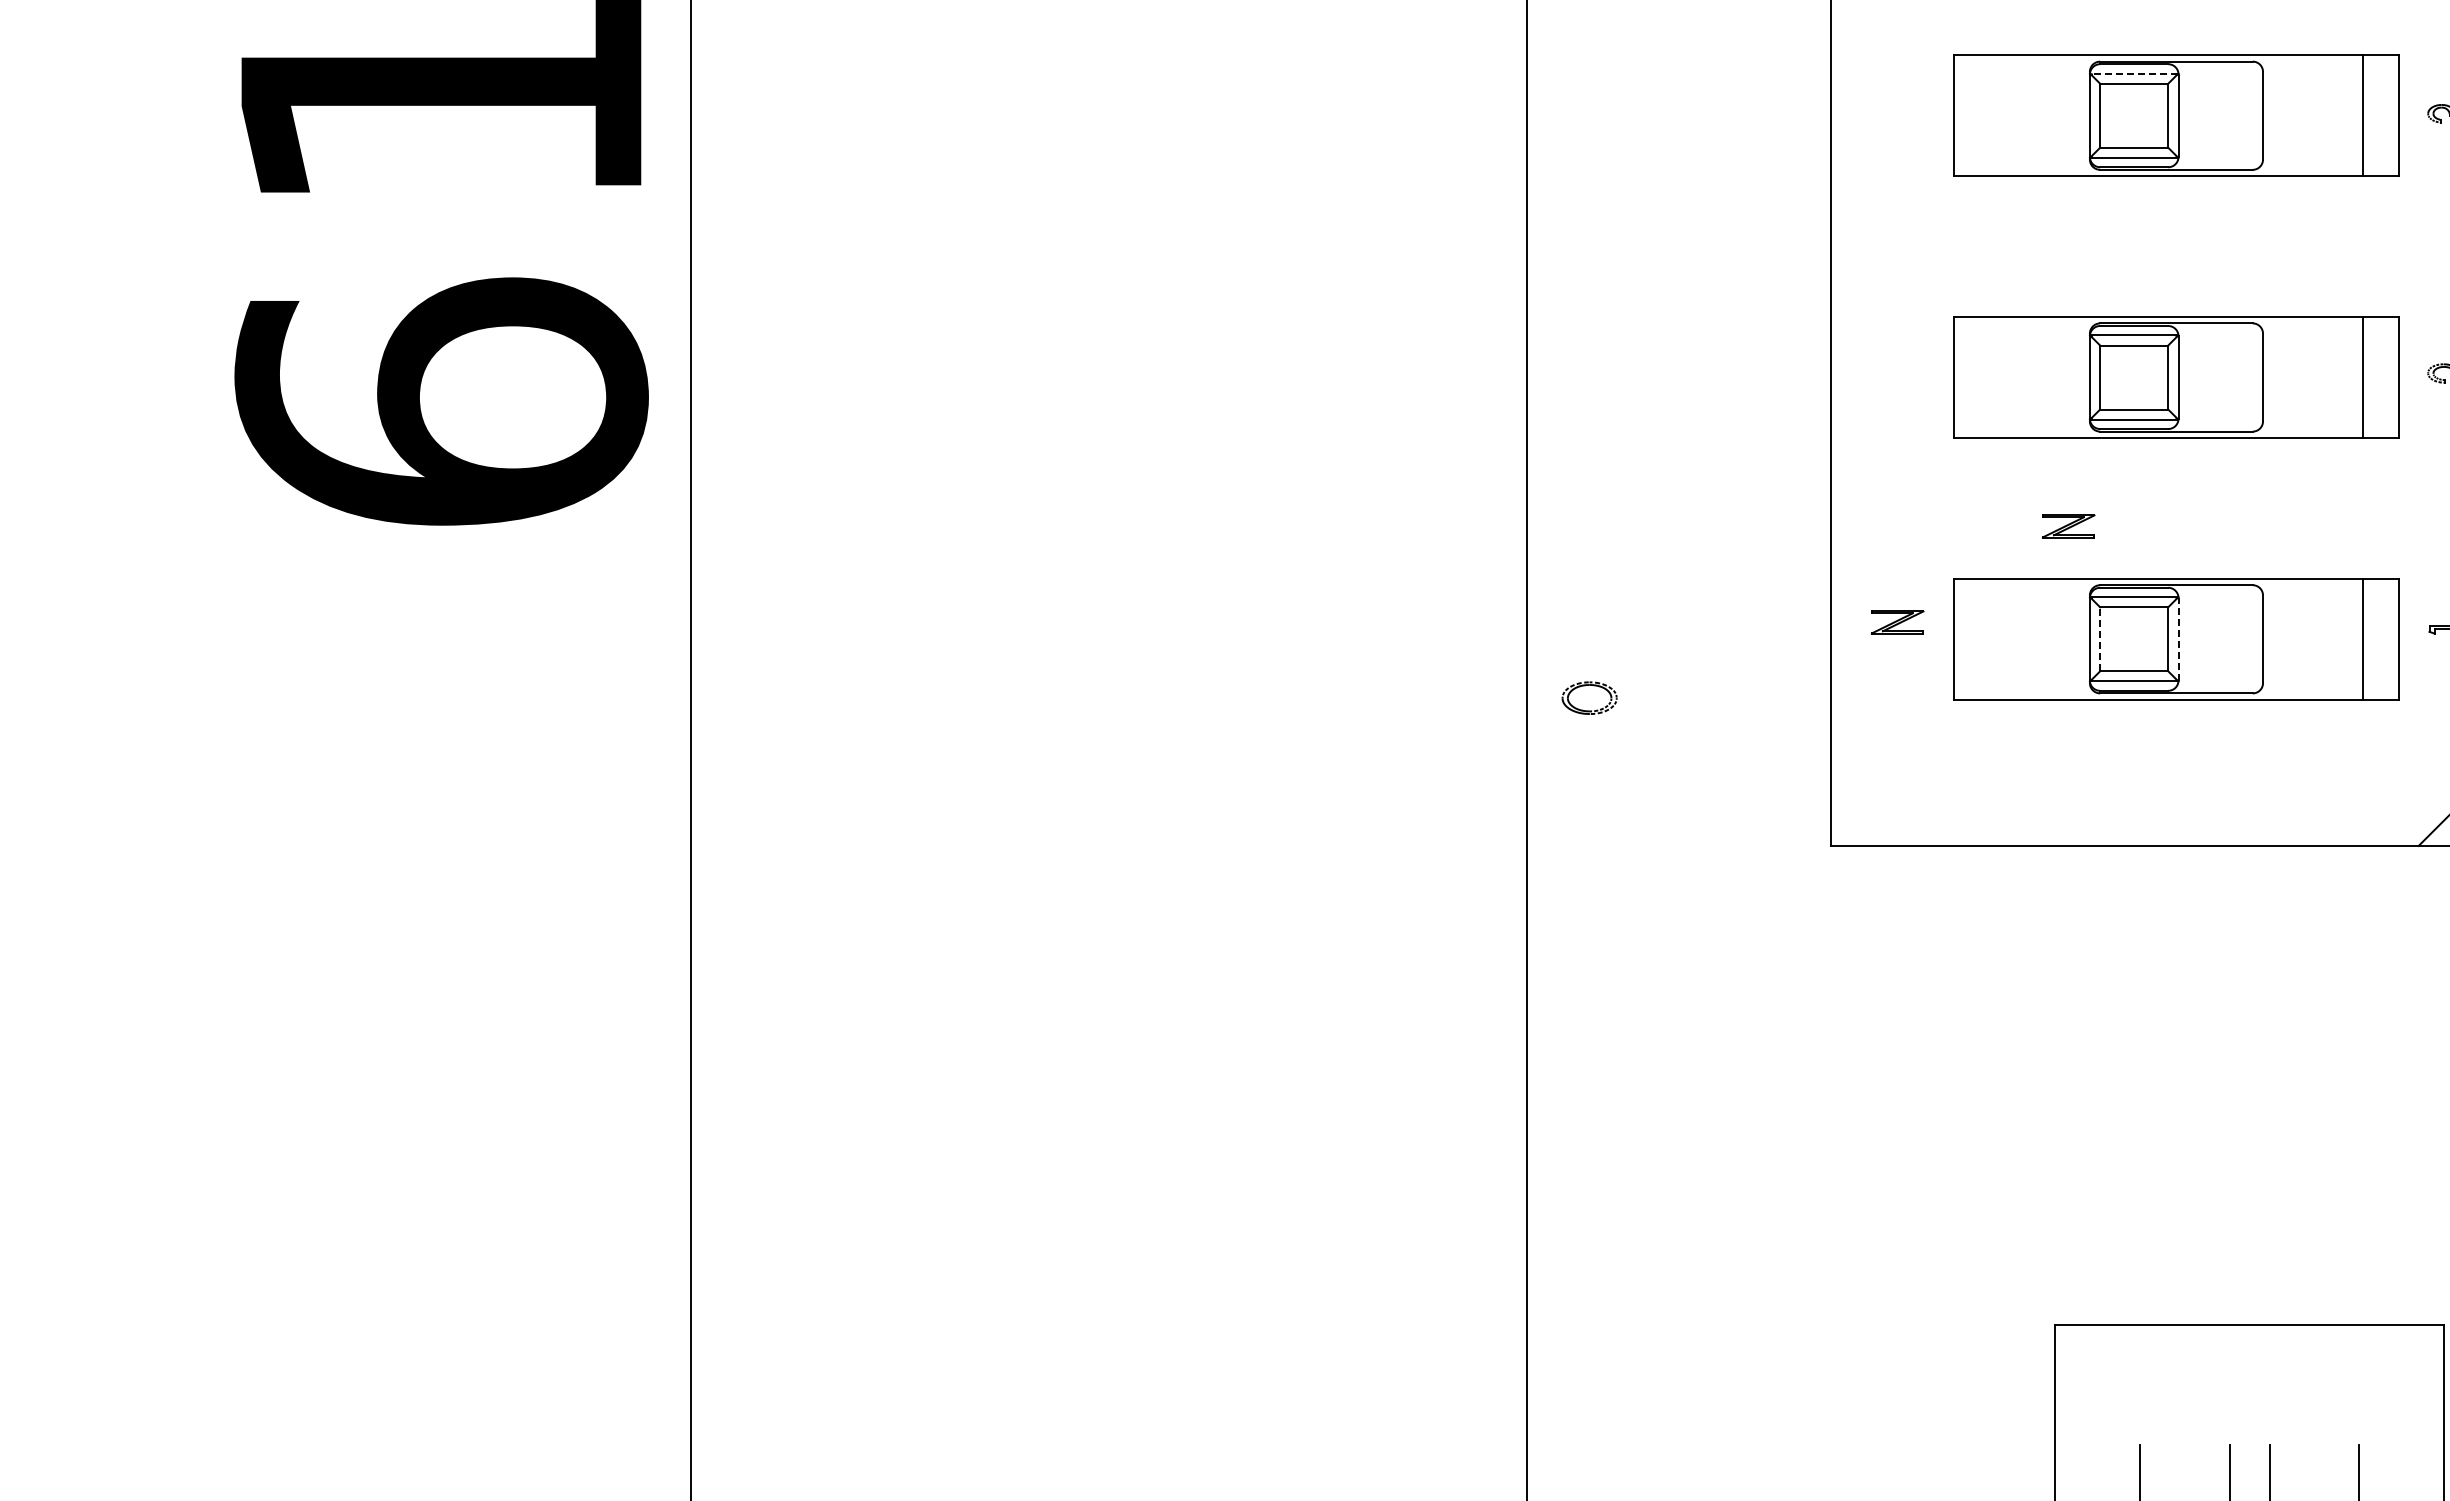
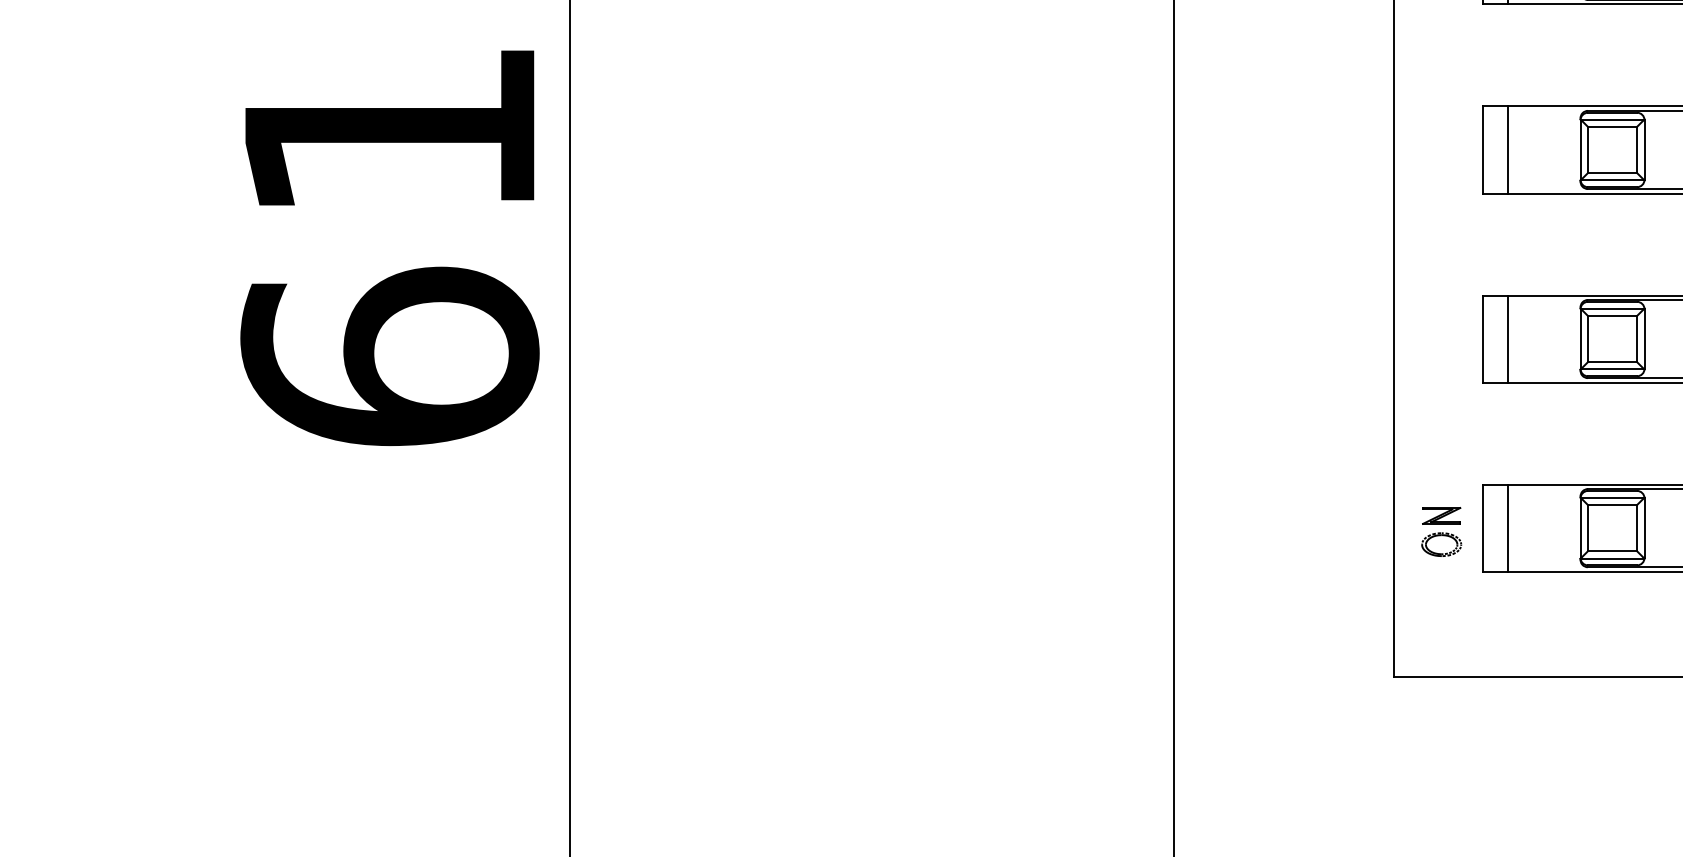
line: (2133, 73) -> (1612, 119), dashed -> solid
line: (1989, 115) -> (1508, 149), added
line: (1989, 377) -> (1508, 339), added
part: (2068, 526) -> (1565, 446), removed
line: (2178, 638) -> (1644, 527), dashed -> solid
line: (1989, 639) -> (1508, 528), added
line: (2100, 639) -> (1588, 528), dashed -> solid
part: (1585, 686) -> (1438, 536), moved

